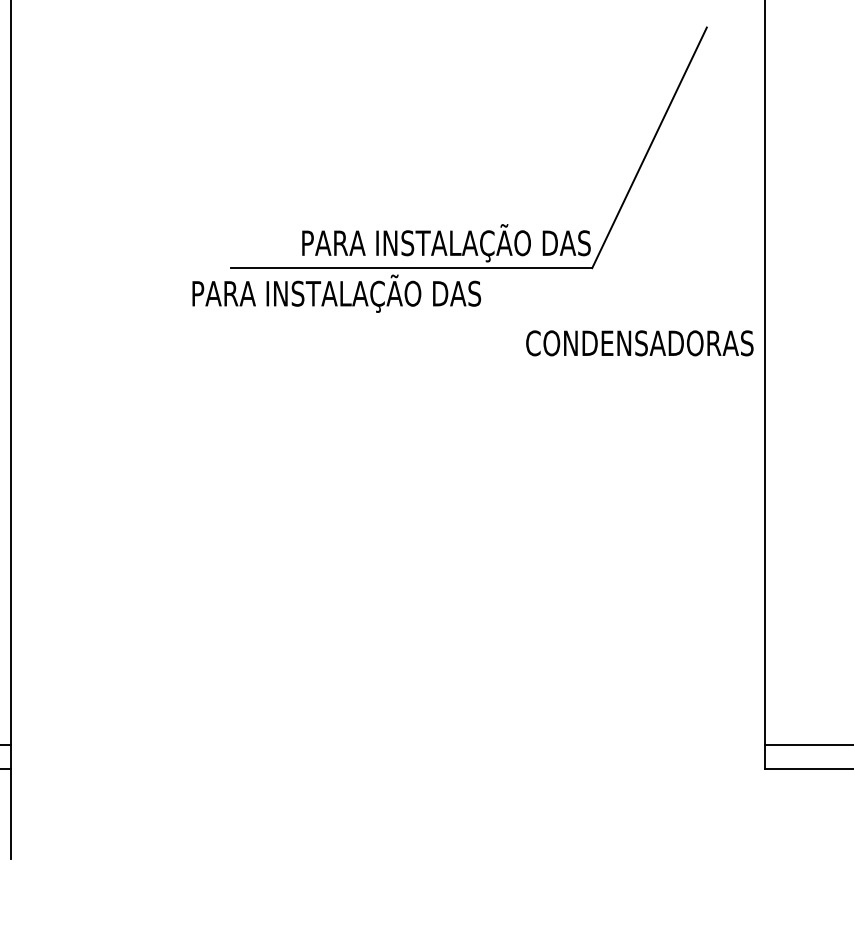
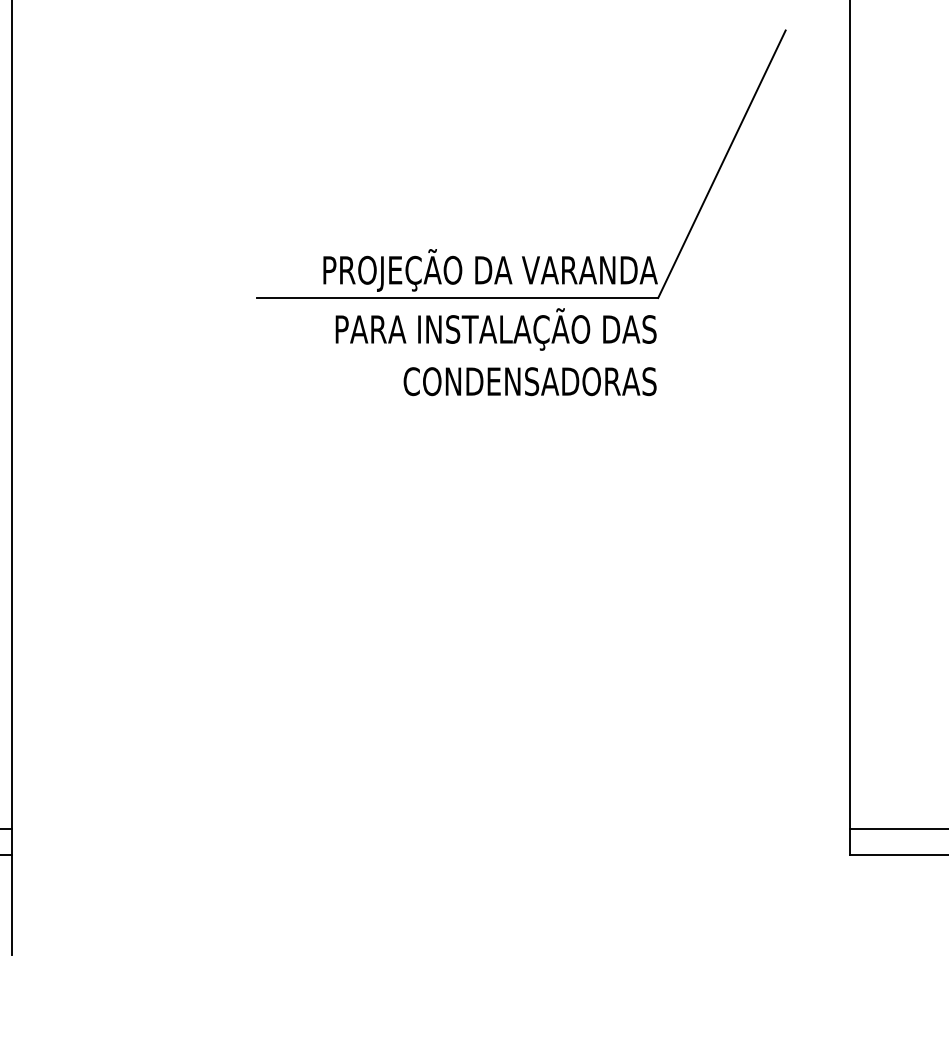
text: (441, 243) -> (490, 270), PARA INSTALAÇÃO DAS -> PROJEÇÃO DA VARANDA
text: (336, 293) -> (495, 329), moved
text: (639, 343) -> (529, 381), moved

